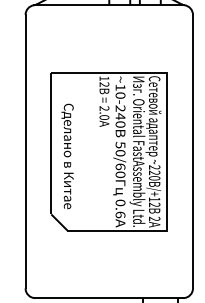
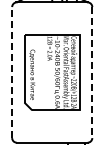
line: (26, 151) -> (12, 72), solid -> dashed
line: (193, 151) -> (92, 72), solid -> dashed

